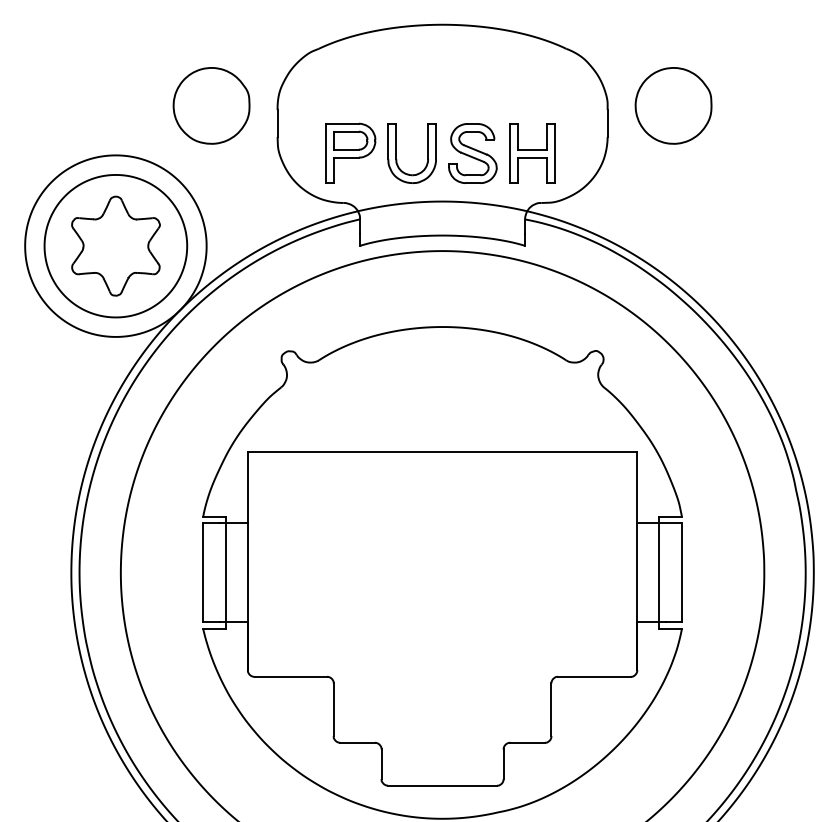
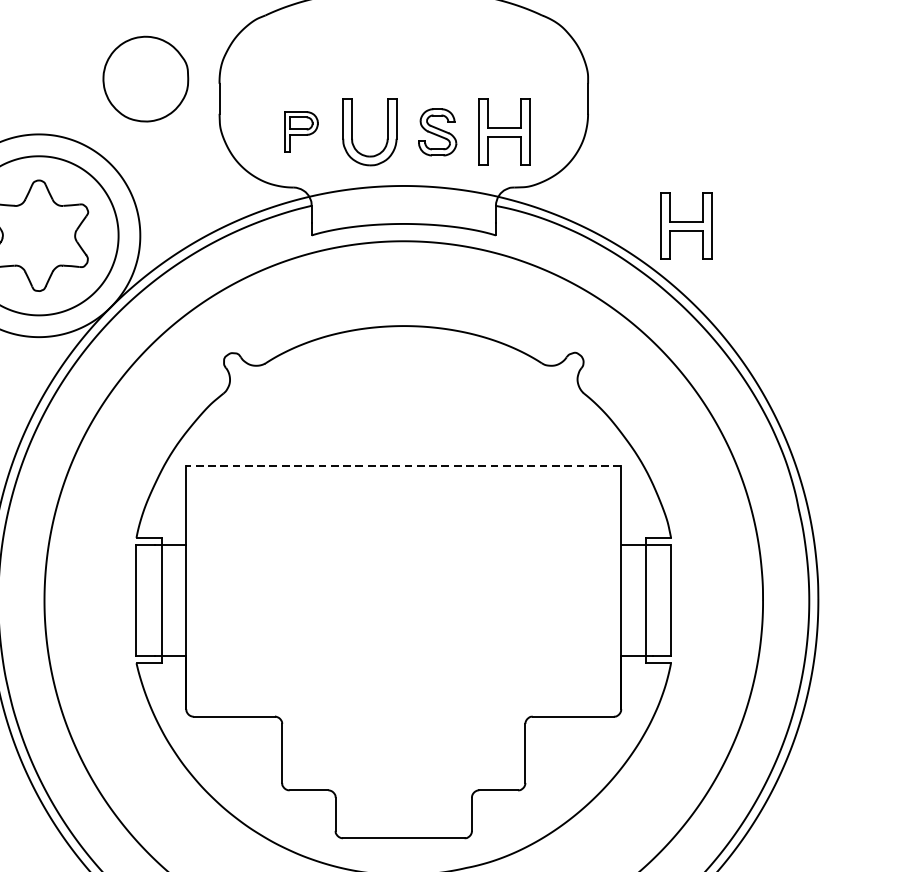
part: (673, 105) -> (661, 78), removed
part: (350, 152) -> (300, 131), size x0.6
part: (472, 153) -> (437, 132), size x0.7
part: (695, 237) -> (686, 226), added
line: (442, 452) -> (403, 466), solid -> dashed

